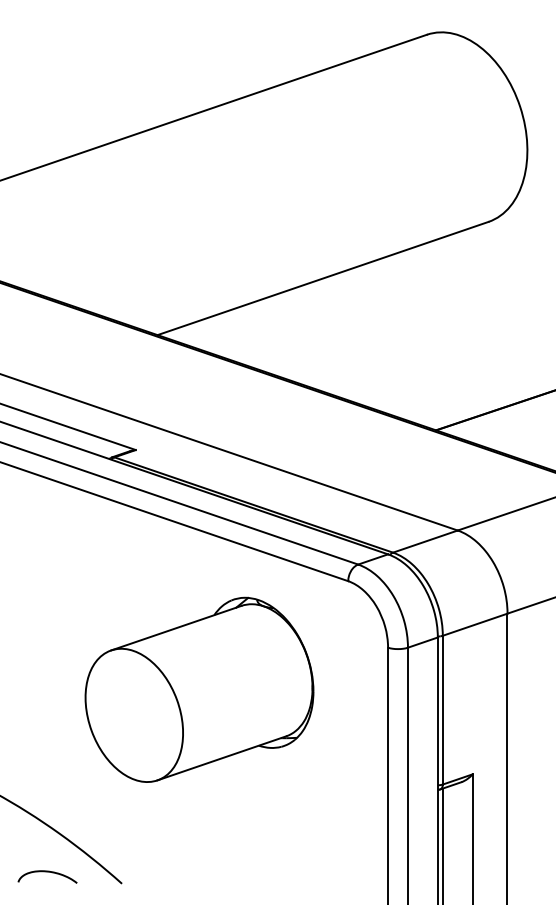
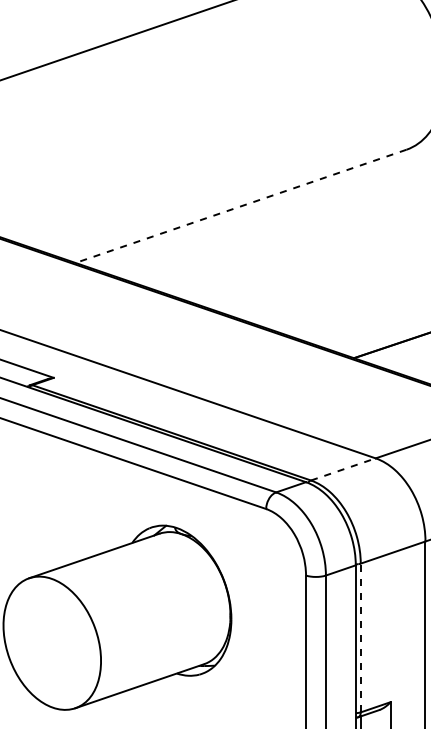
line: (323, 278) -> (241, 206), solid -> dashed
line: (425, 541) -> (343, 469), solid -> dashed
line: (442, 709) -> (360, 637), solid -> dashed

